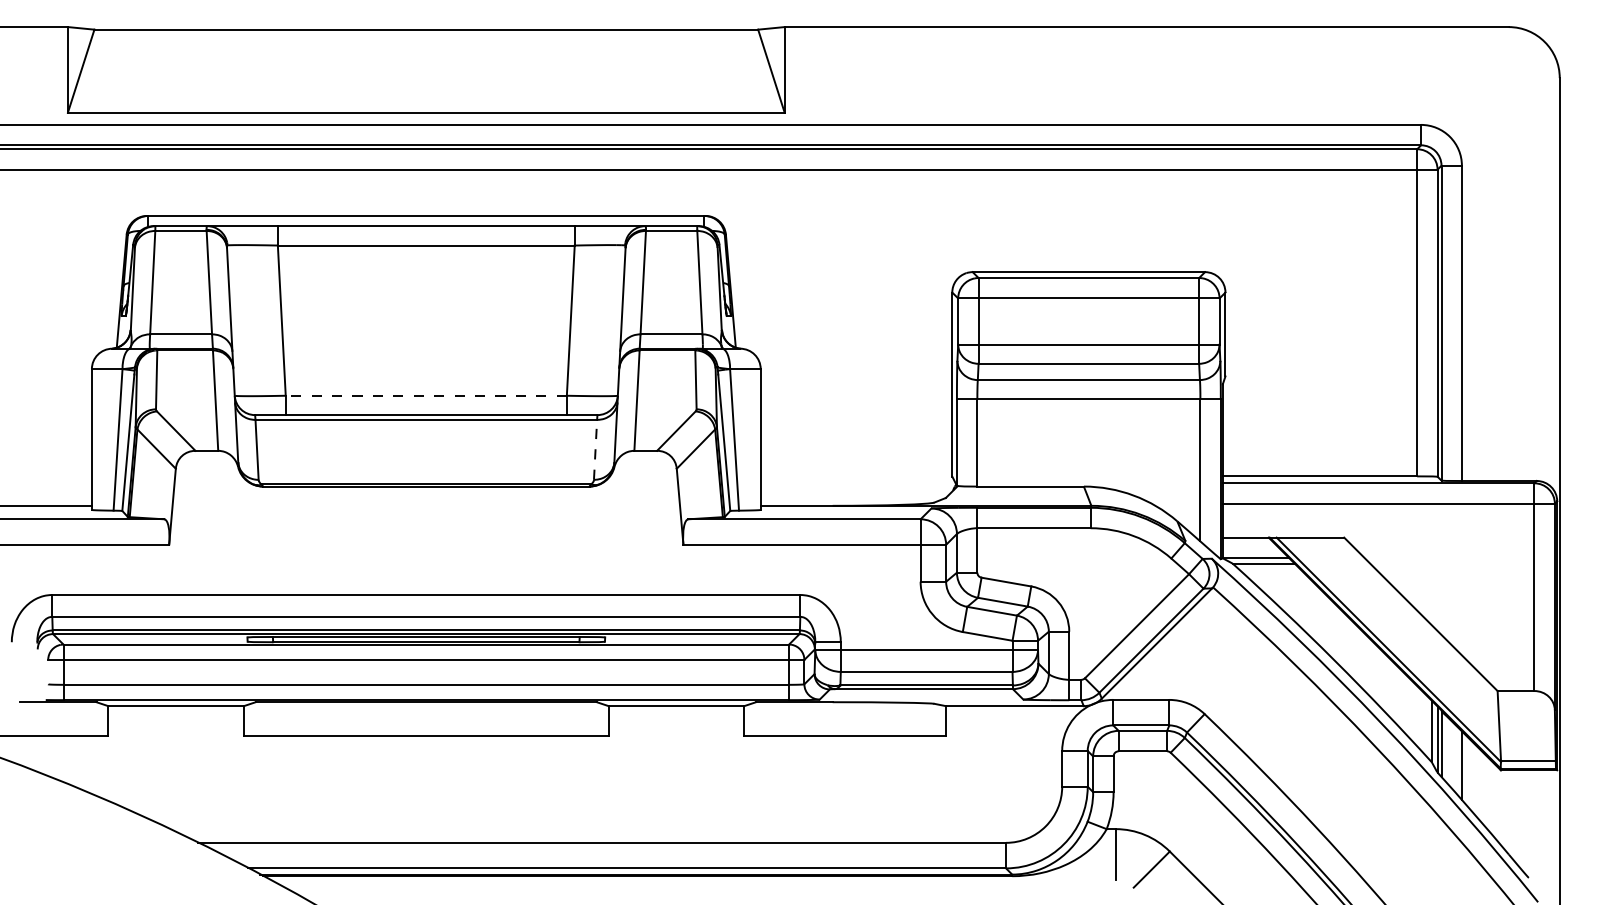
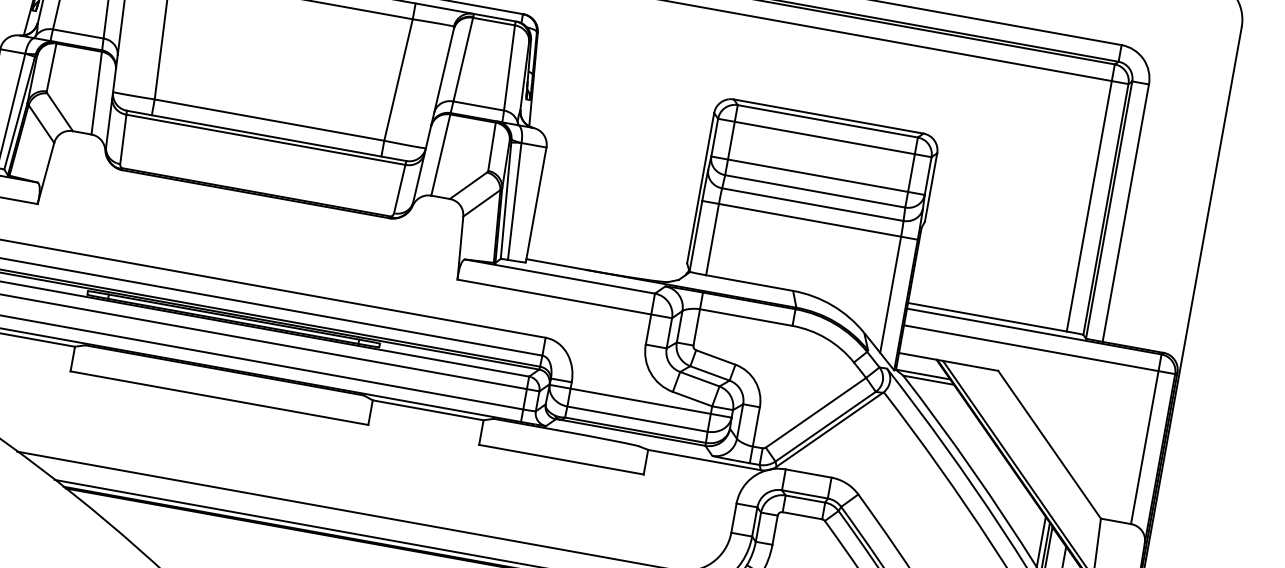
line: (426, 395) -> (269, 119), dashed -> solid
line: (595, 449) -> (399, 188), dashed -> solid

